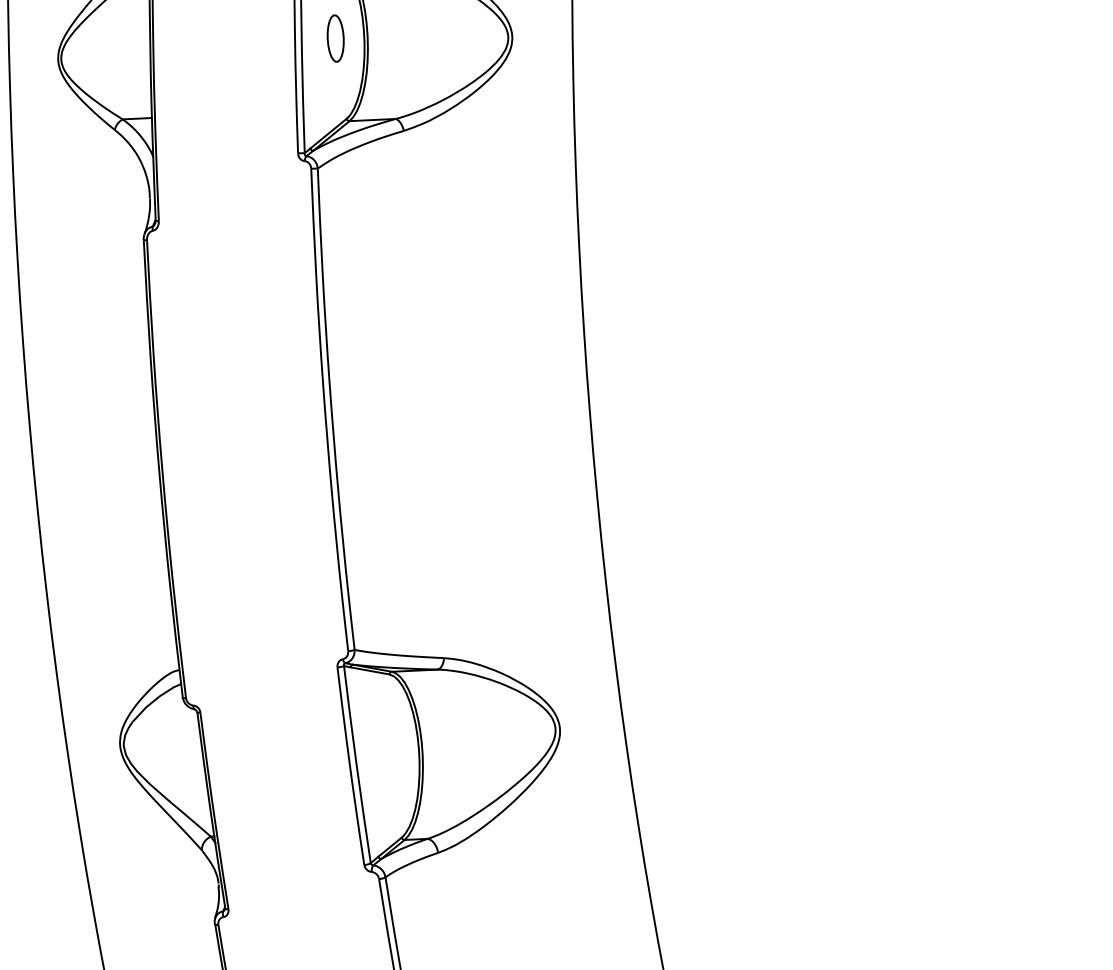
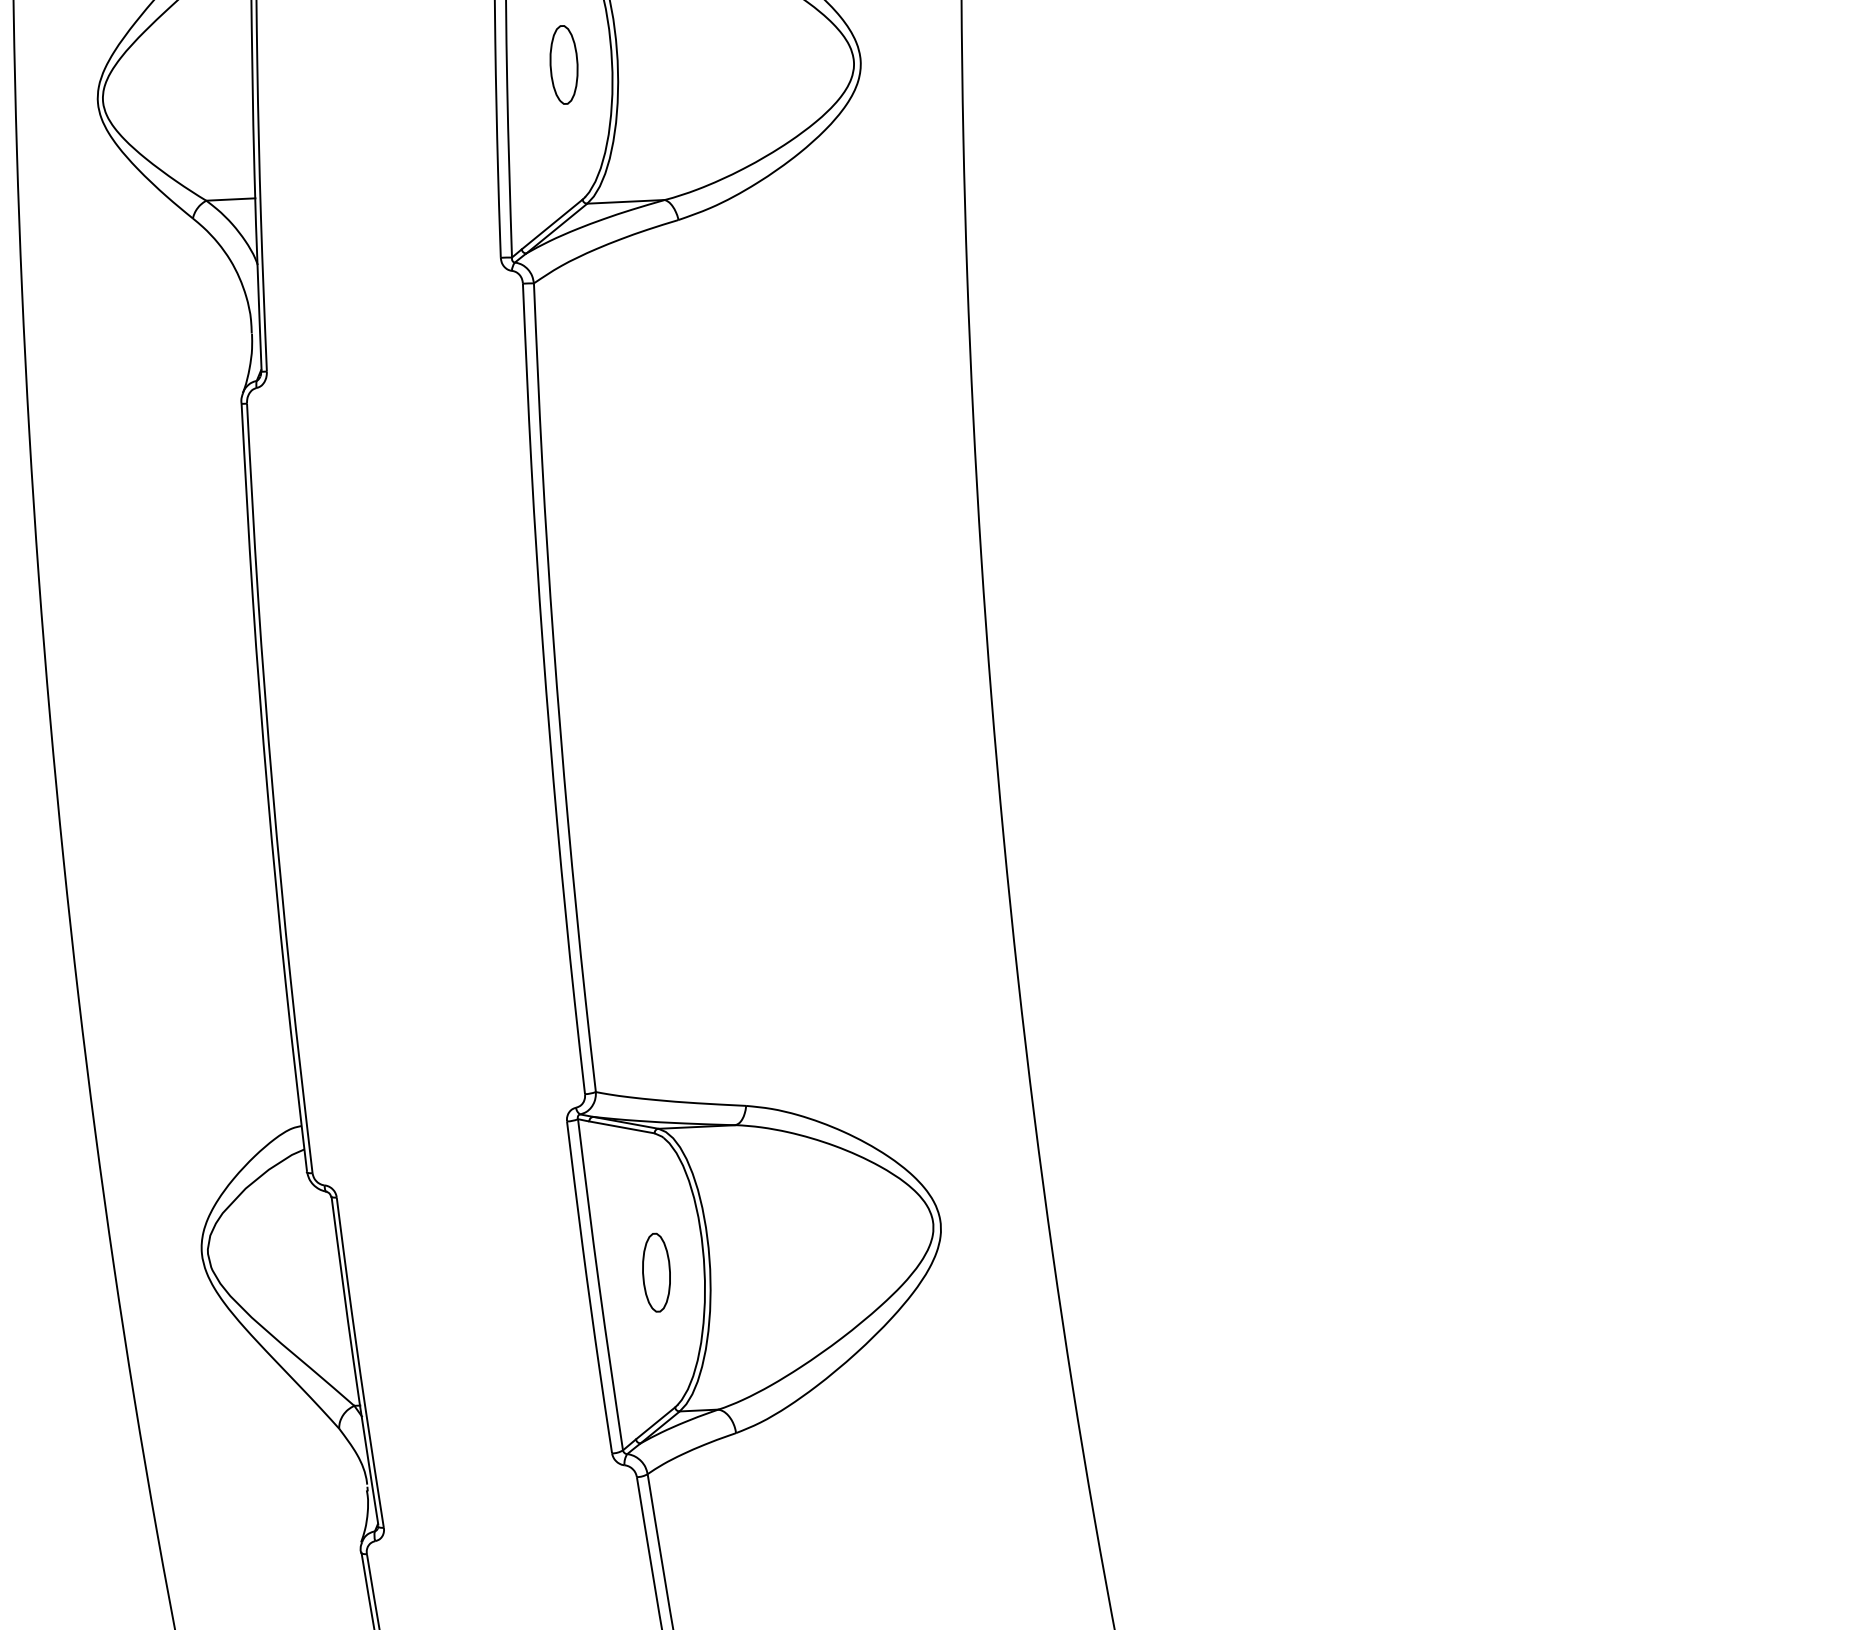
part: (390, 757) -> (656, 1272), added

